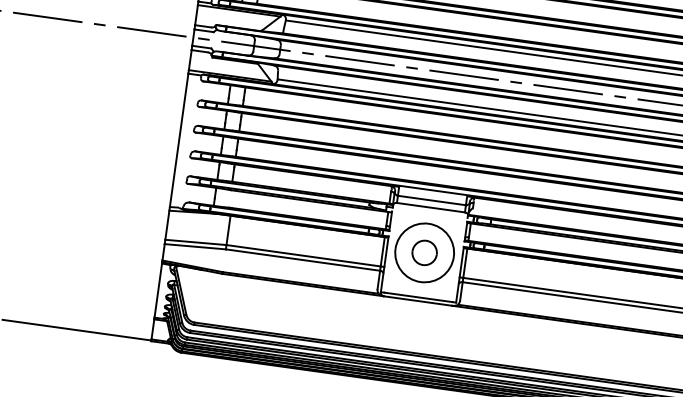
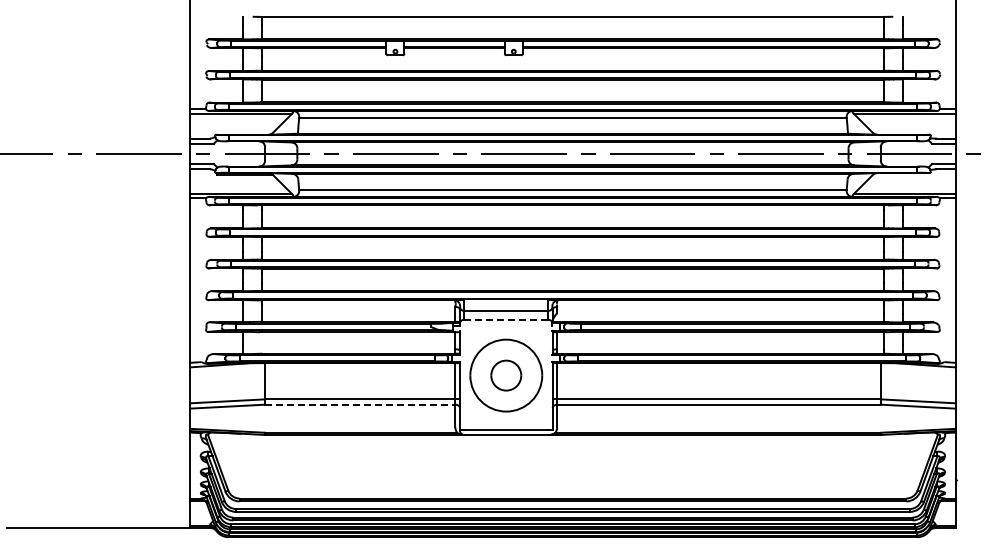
line: (431, 207) -> (506, 319), solid -> dashed
line: (303, 259) -> (360, 404), solid -> dashed

